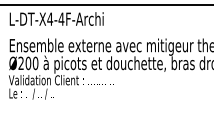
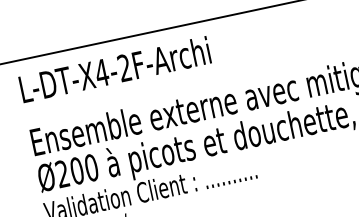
text: (61, 18) -> (124, 66), L-DT-X4-4F-Archi -> L-DT-X4-2F-Archi

